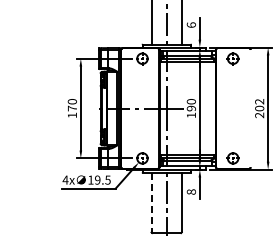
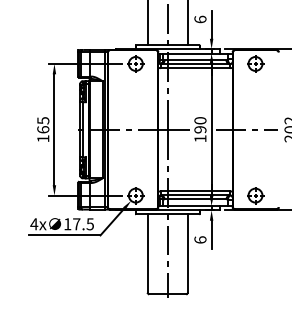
text: (71, 105) -> (42, 125), 170 -> 165
line: (226, 108) -> (246, 129), added
text: (97, 179) -> (76, 223), 19.5 -> 17.5
text: (191, 191) -> (200, 239), 8 -> 6
line: (151, 202) -> (147, 253), dashed -> solid

